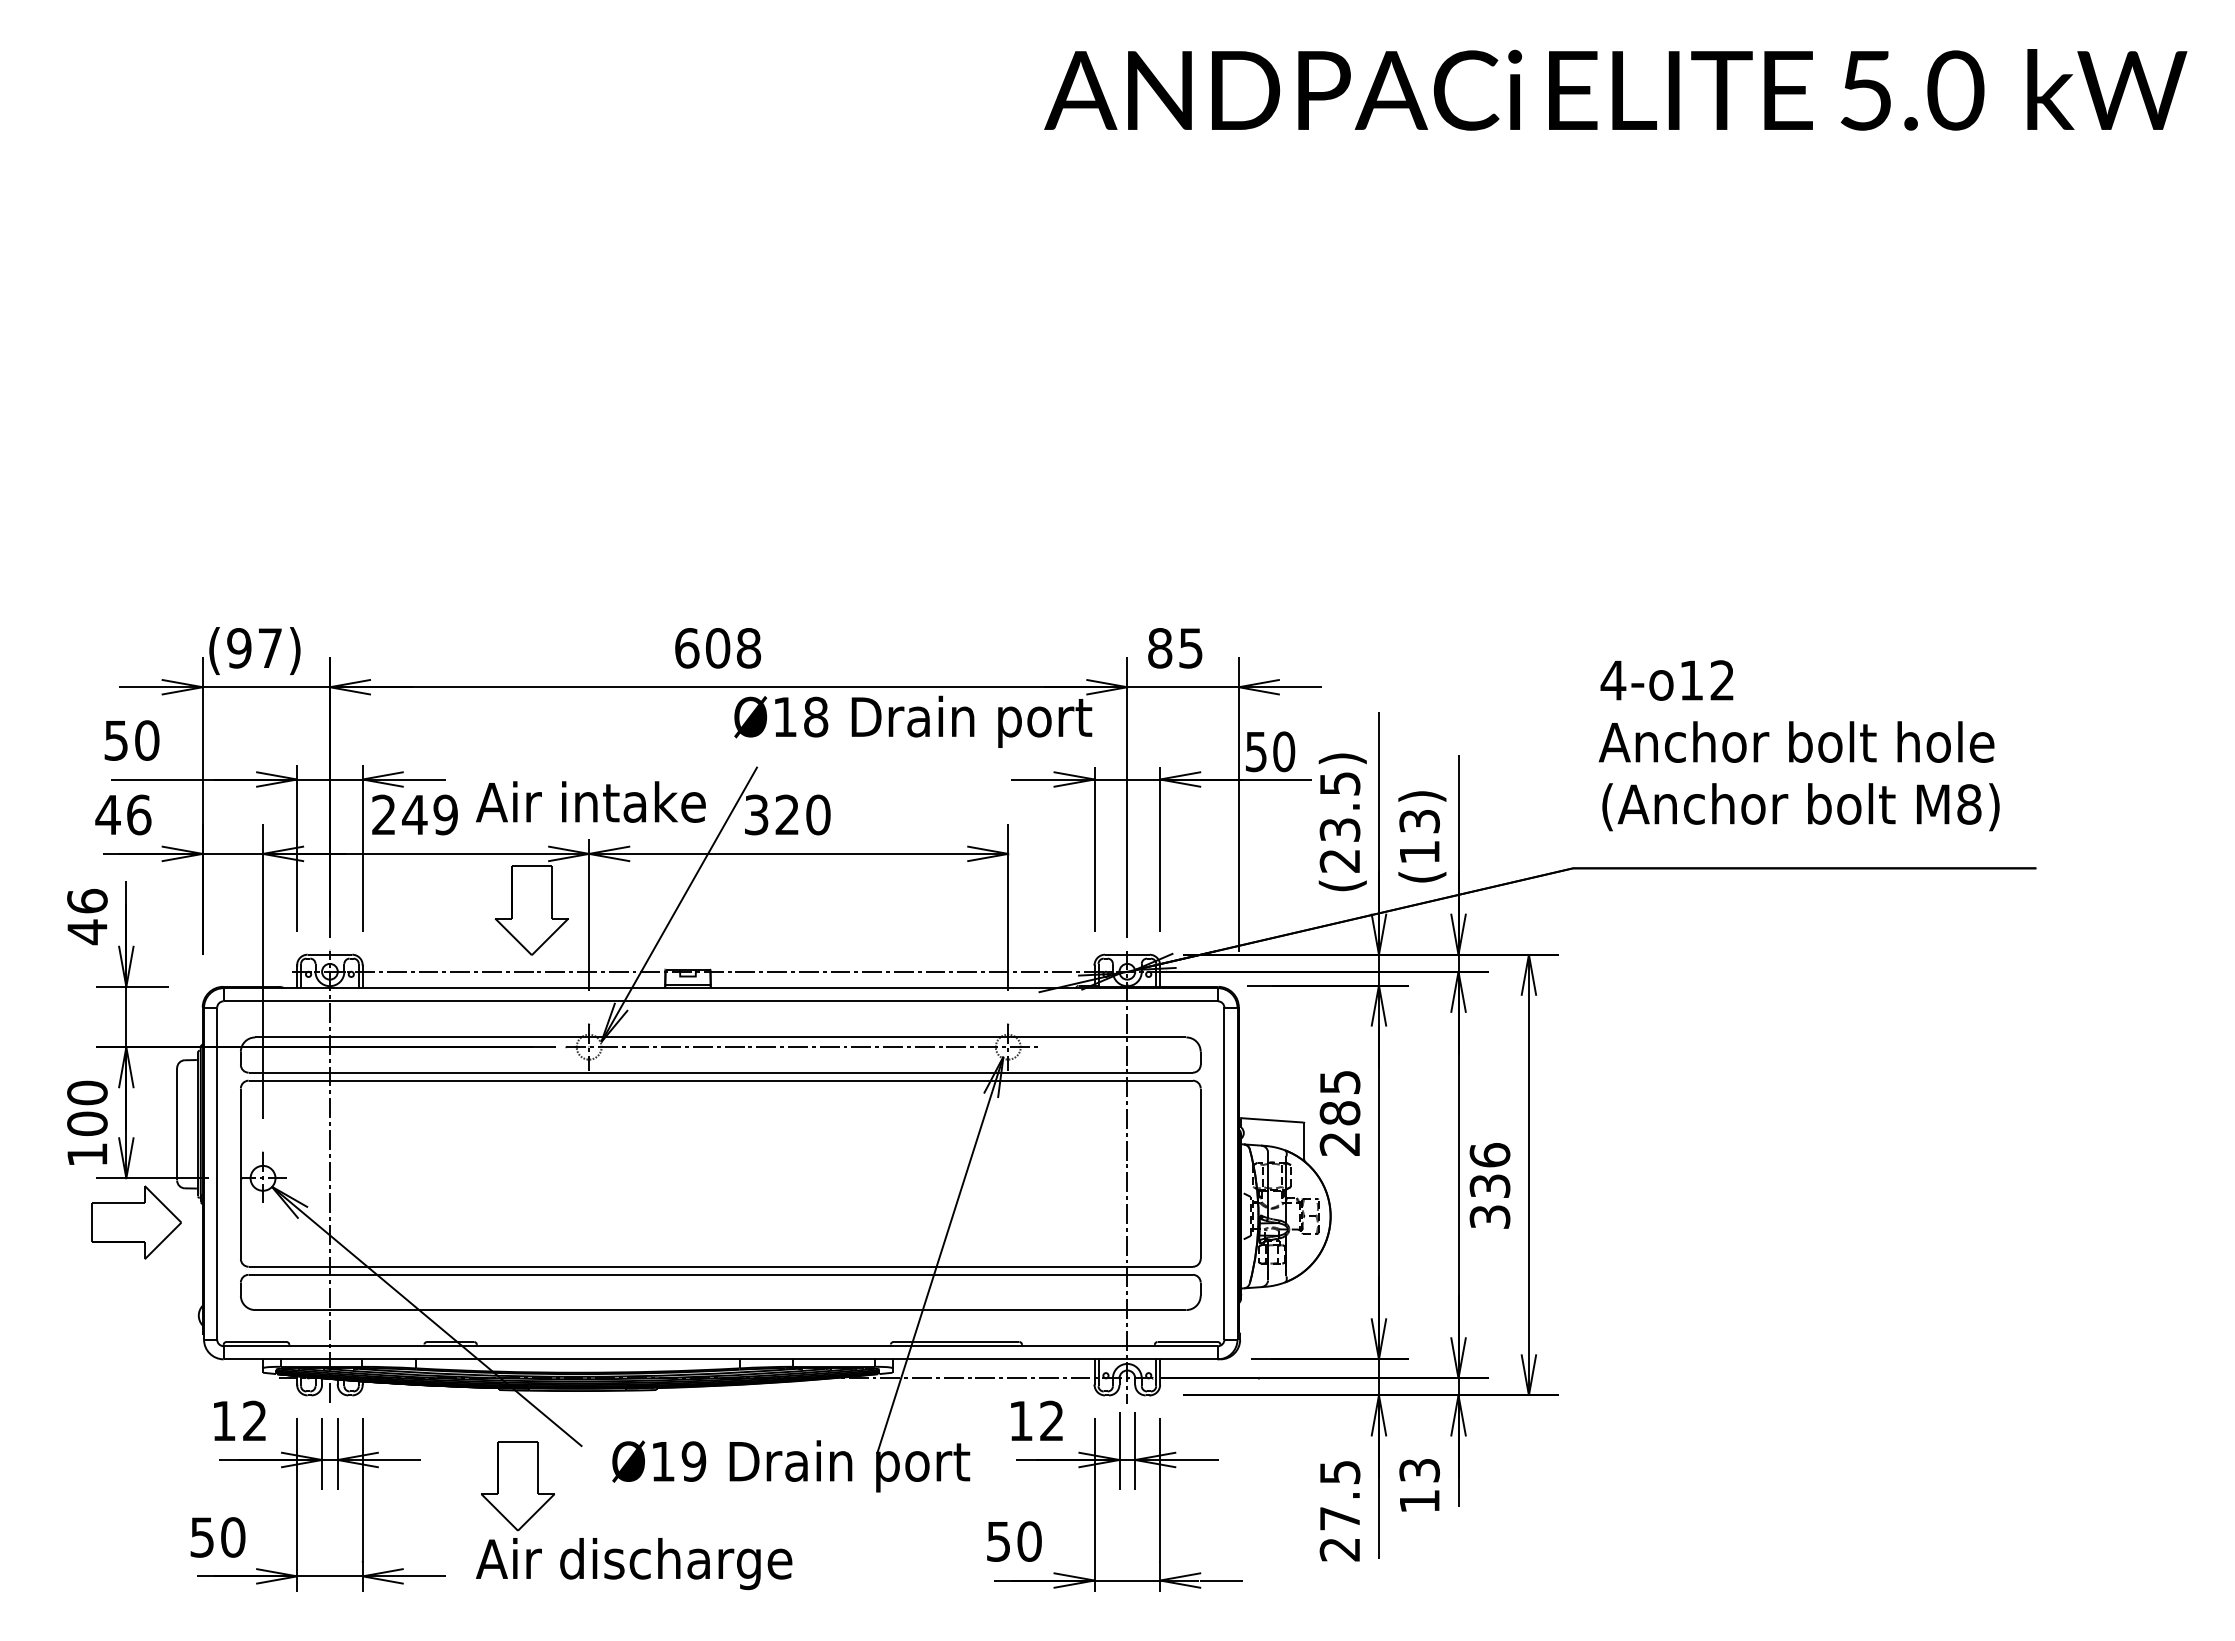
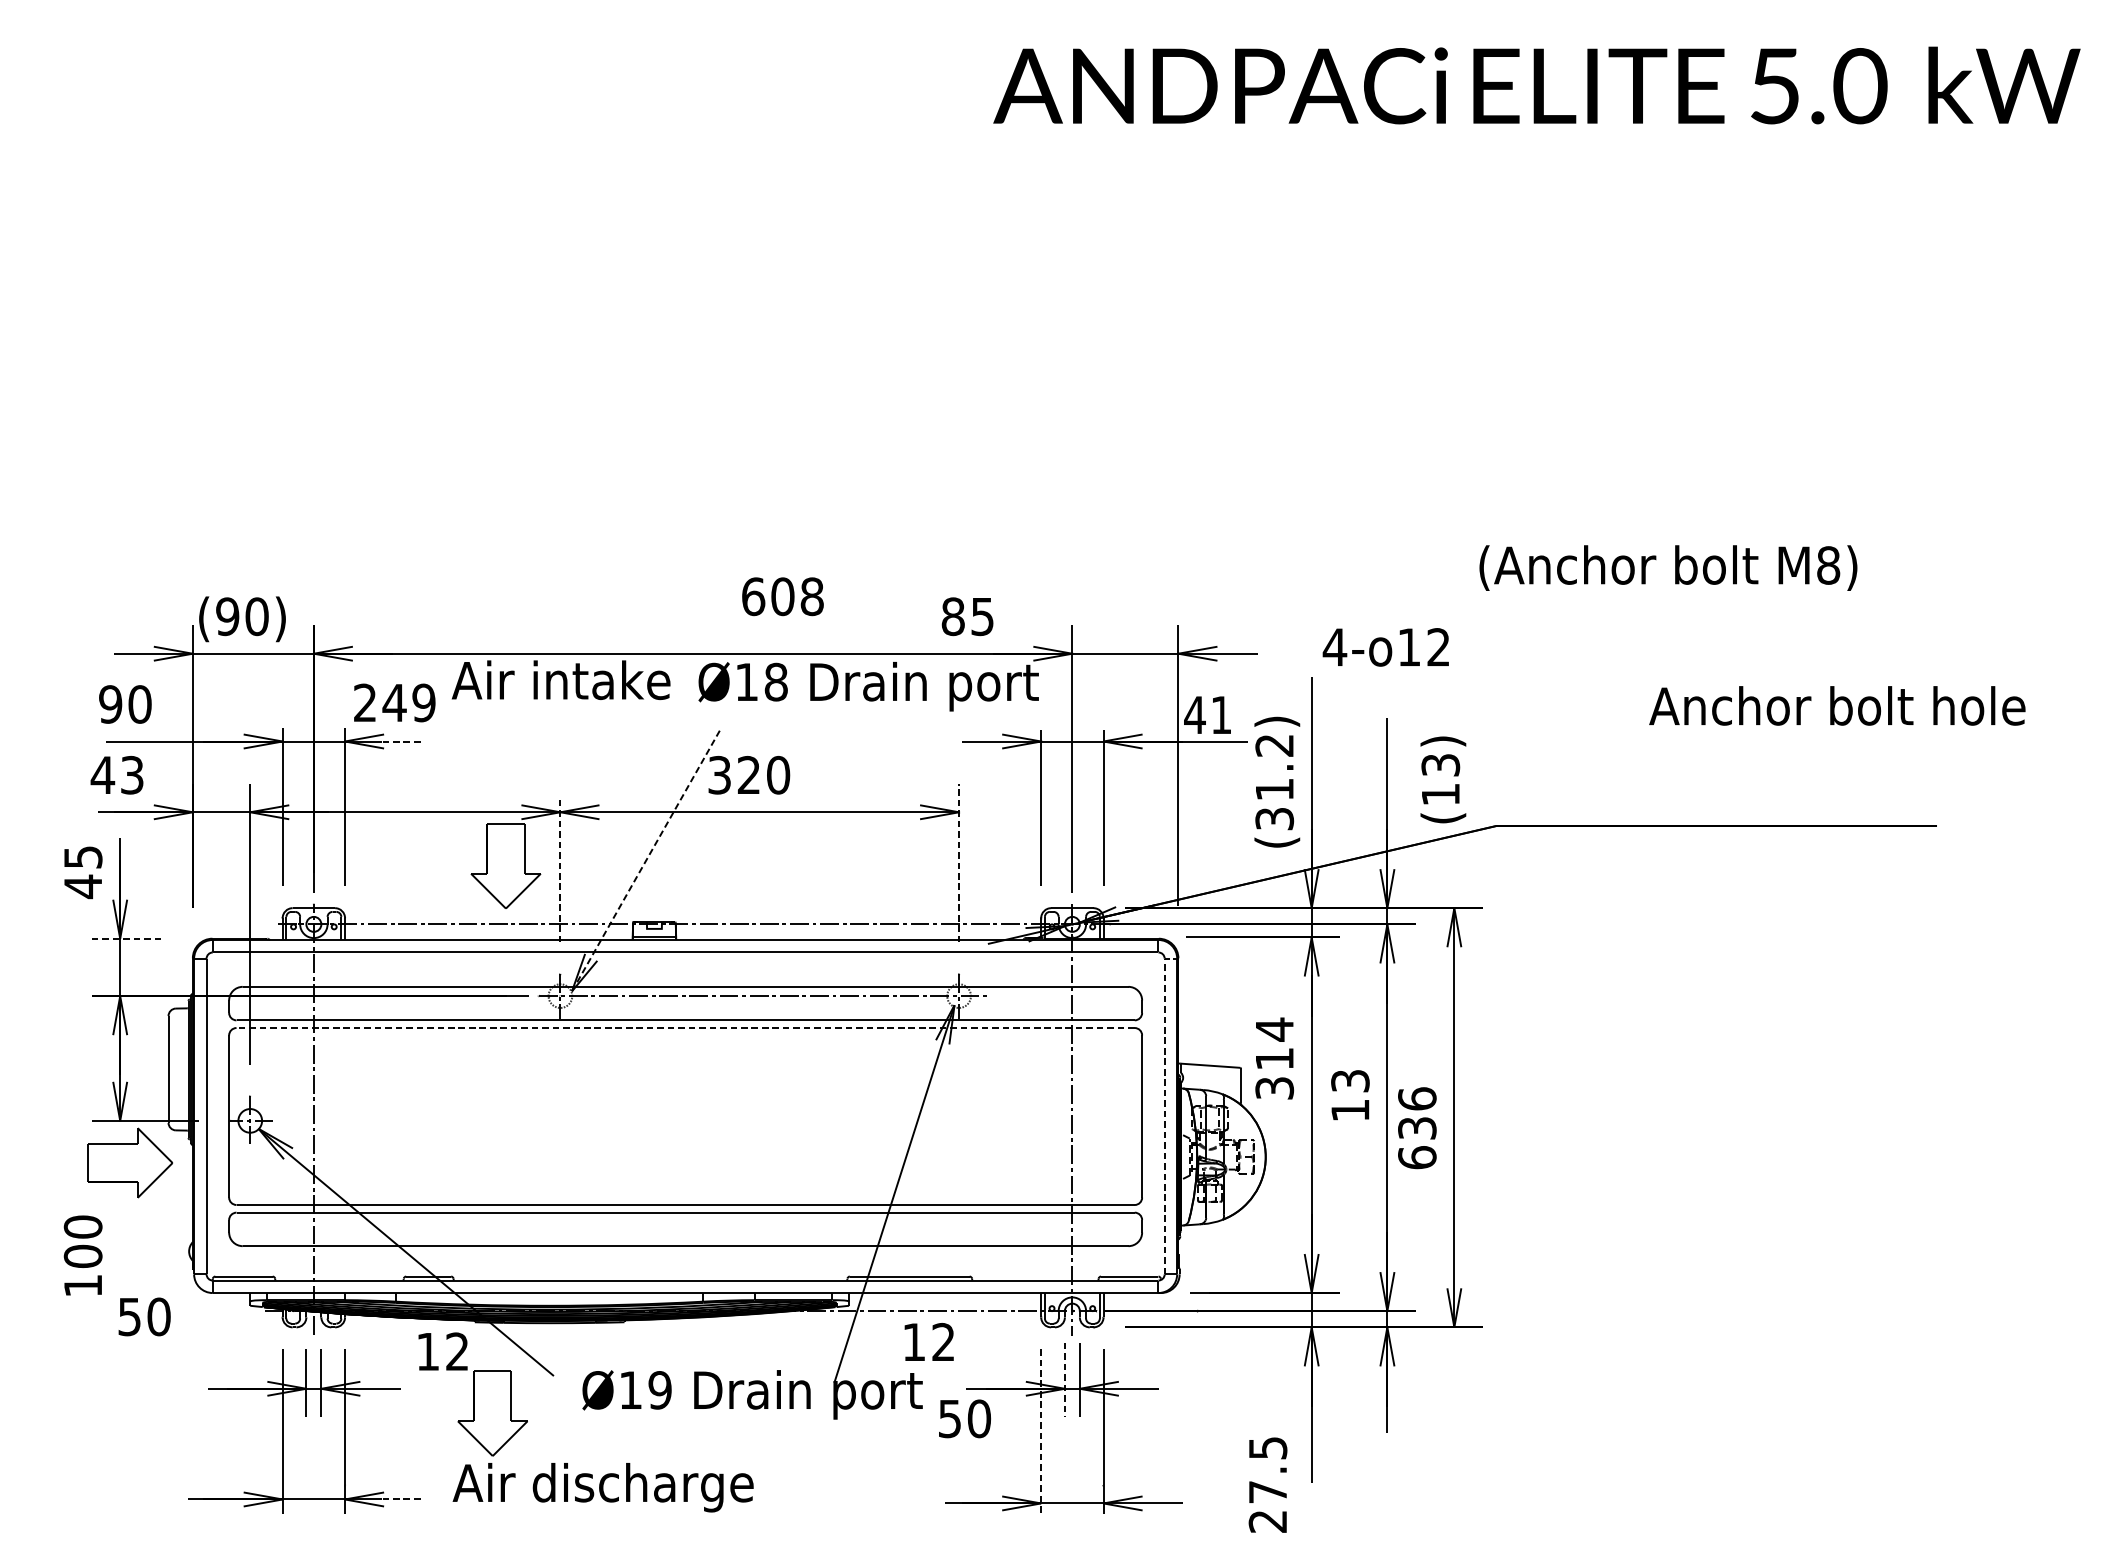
text: (270, 648) -> (257, 616), (97) -> (90)
text: (718, 648) -> (783, 596), moved
text: (1175, 648) -> (967, 616), moved
text: (1666, 680) -> (1385, 647), moved
text: (116, 740) -> (110, 704), 50 -> 90
text: (1796, 741) -> (1837, 705), moved
text: (1269, 751) -> (1207, 714), 50 -> 41
line: (424, 779) -> (403, 741), solid -> dashed
text: (590, 801) -> (560, 679), moved
text: (1800, 807) -> (1667, 568), moved
text: (139, 814) -> (132, 774), 46 -> 43
text: (414, 814) -> (394, 702), moved
text: (1339, 822) -> (1274, 782), (23.5) -> (31.2)
text: (1422, 836) -> (1443, 779), moved
text: (87, 900) -> (83, 856), 46 -> 45
line: (679, 904) -> (646, 860), solid -> dashed
line: (1008, 906) -> (959, 862), solid -> dashed
line: (589, 915) -> (560, 870), solid -> dashed
line: (132, 986) -> (126, 938), solid -> dashed
line: (720, 1080) -> (685, 1027), solid -> dashed
text: (1339, 1112) -> (1274, 1058), 285 -> 314
text: (87, 1122) -> (83, 1255), moved
line: (1224, 1165) -> (1164, 1108), solid -> dashed
text: (1489, 1216) -> (1416, 1157), 336 -> 636
text: (239, 1420) -> (442, 1351), moved
text: (1036, 1420) -> (928, 1341), moved
line: (1119, 1451) -> (1064, 1380), solid -> dashed
text: (1419, 1485) -> (1350, 1095), moved
line: (1094, 1505) -> (1041, 1432), solid -> dashed
text: (1339, 1511) -> (1267, 1485), moved
text: (217, 1537) -> (144, 1316), moved
text: (1014, 1541) -> (965, 1418), moved
line: (424, 1576) -> (403, 1499), solid -> dashed

